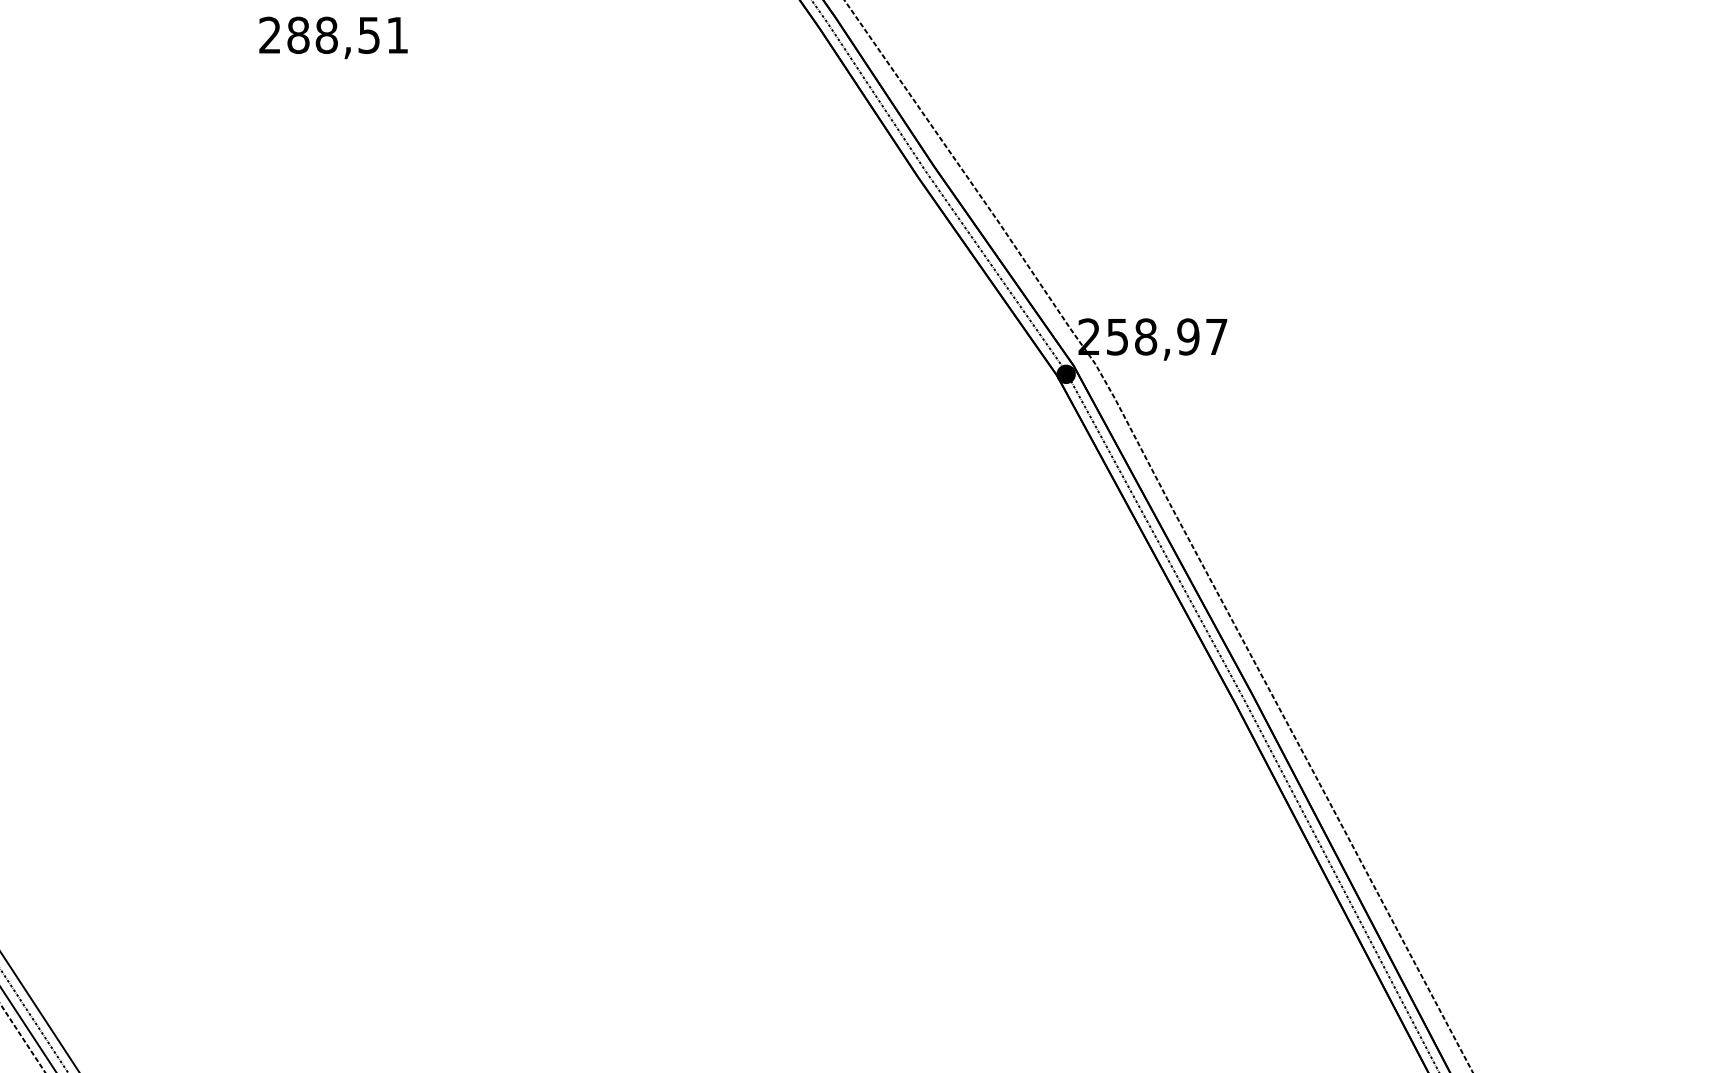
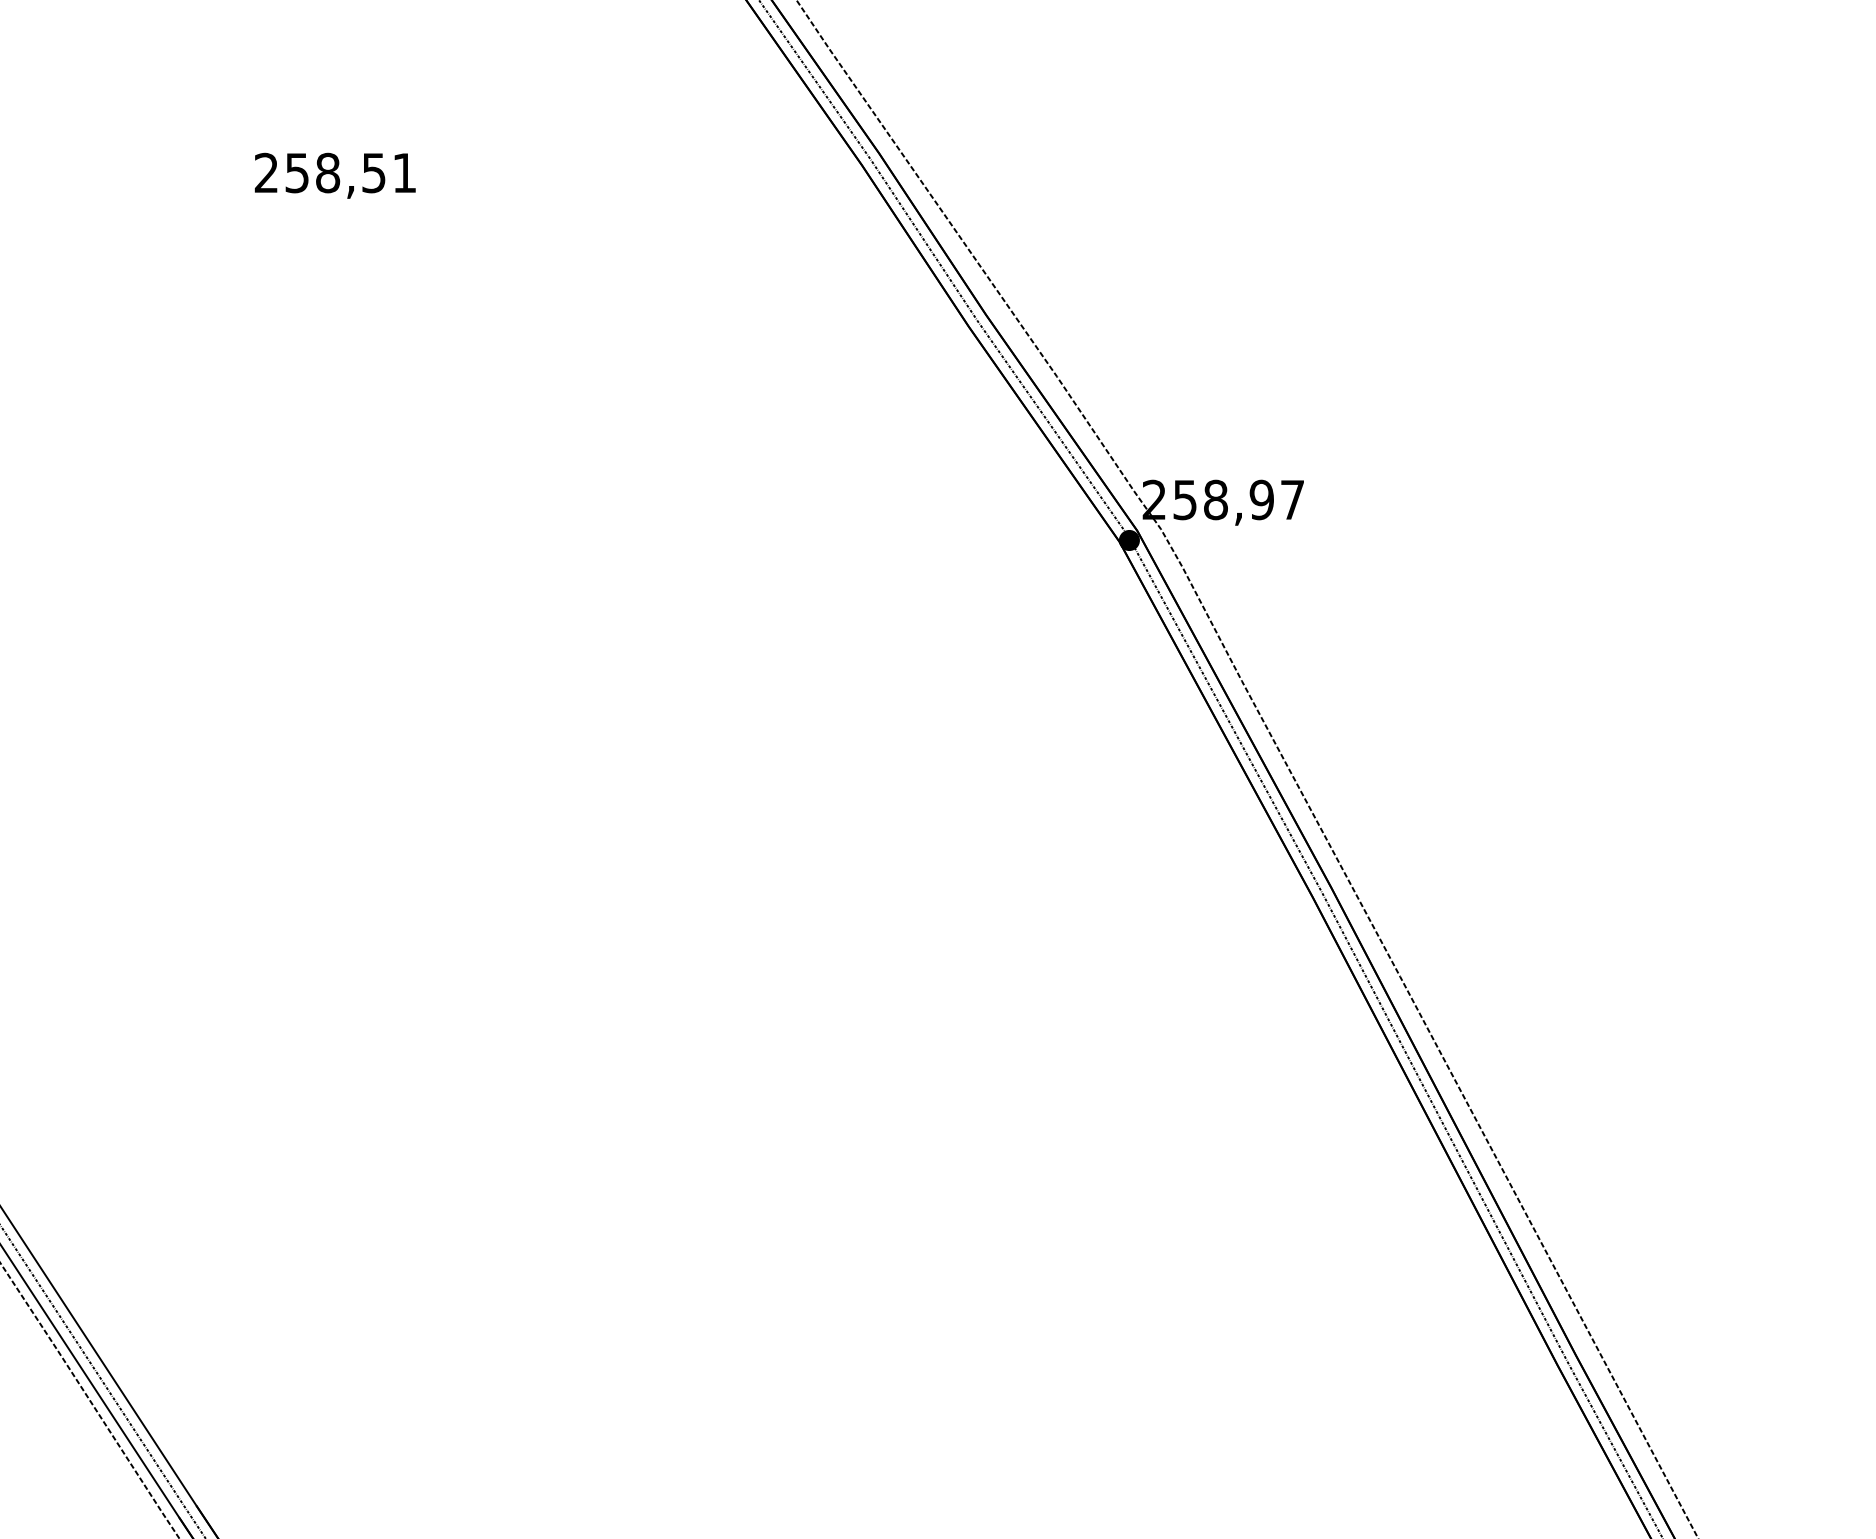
text: (298, 34) -> (297, 172), 288,51 -> 258,51

